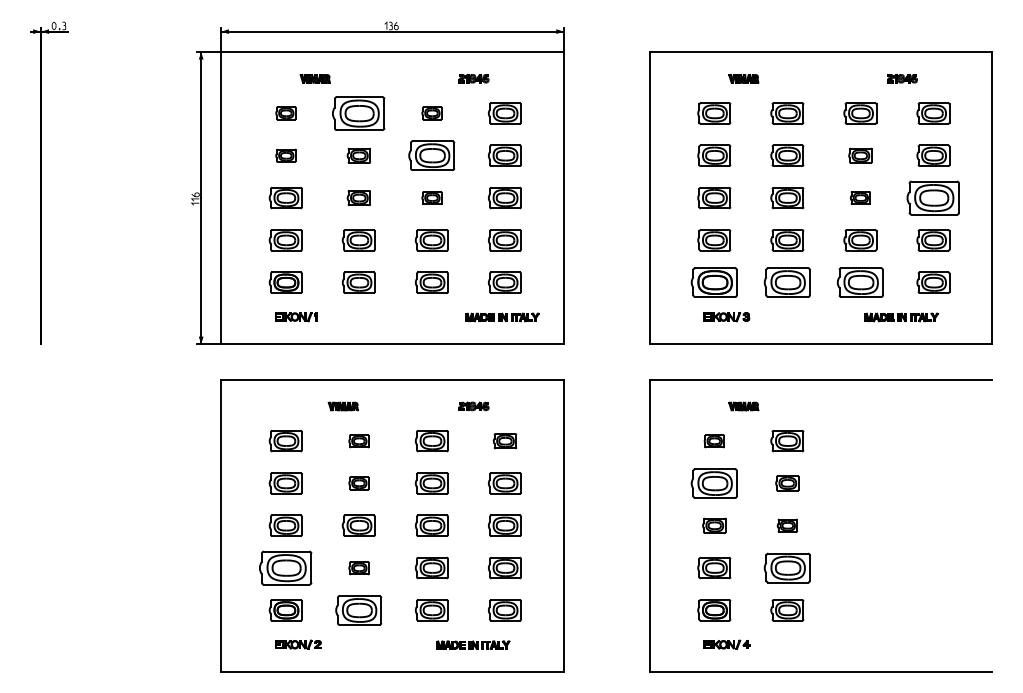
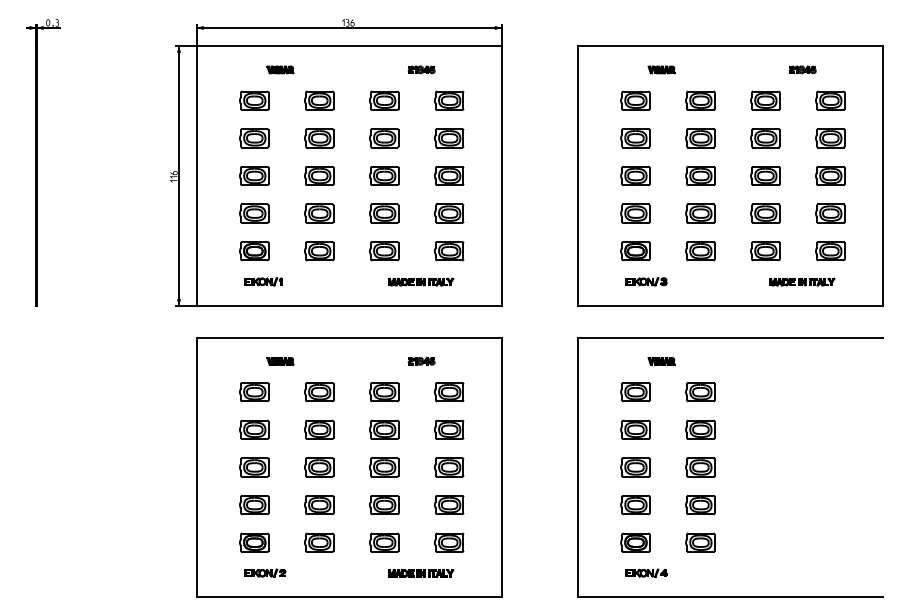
part: (286, 113) -> (254, 100), size x1.67
part: (359, 113) -> (319, 100), size x0.62
part: (432, 113) -> (384, 100), size x1.67
part: (286, 155) -> (254, 138), size x1.67
part: (359, 155) -> (319, 138), size x1.43
part: (432, 155) -> (384, 138), size x0.71
part: (860, 155) -> (765, 138), size x1.43
part: (359, 197) -> (319, 175), size x1.43
part: (432, 197) -> (384, 175), size x1.67
part: (860, 197) -> (765, 175), size x1.67
part: (933, 197) -> (830, 175), size x0.62
part: (714, 282) -> (635, 251), size x0.71
part: (787, 282) -> (700, 251), size x0.71
part: (860, 282) -> (765, 251), size x0.71
part: (503, 316) -> (421, 281), moved
part: (343, 406) -> (280, 361), moved
part: (359, 441) -> (319, 392), size x1.67
part: (505, 441) -> (449, 392), size x1.43
part: (714, 441) -> (635, 392), size x1.67
part: (359, 483) -> (319, 429), size x1.67
part: (714, 483) -> (635, 429), size x0.71
part: (787, 483) -> (700, 429), size x1.43
part: (714, 525) -> (635, 467), size x1.43
part: (787, 525) -> (700, 467), size x1.67
part: (286, 567) -> (254, 504), size x0.62
part: (787, 567) -> (700, 504), size x0.71
part: (359, 568) -> (319, 505), size x1.67
part: (359, 610) -> (319, 542), size x0.71

